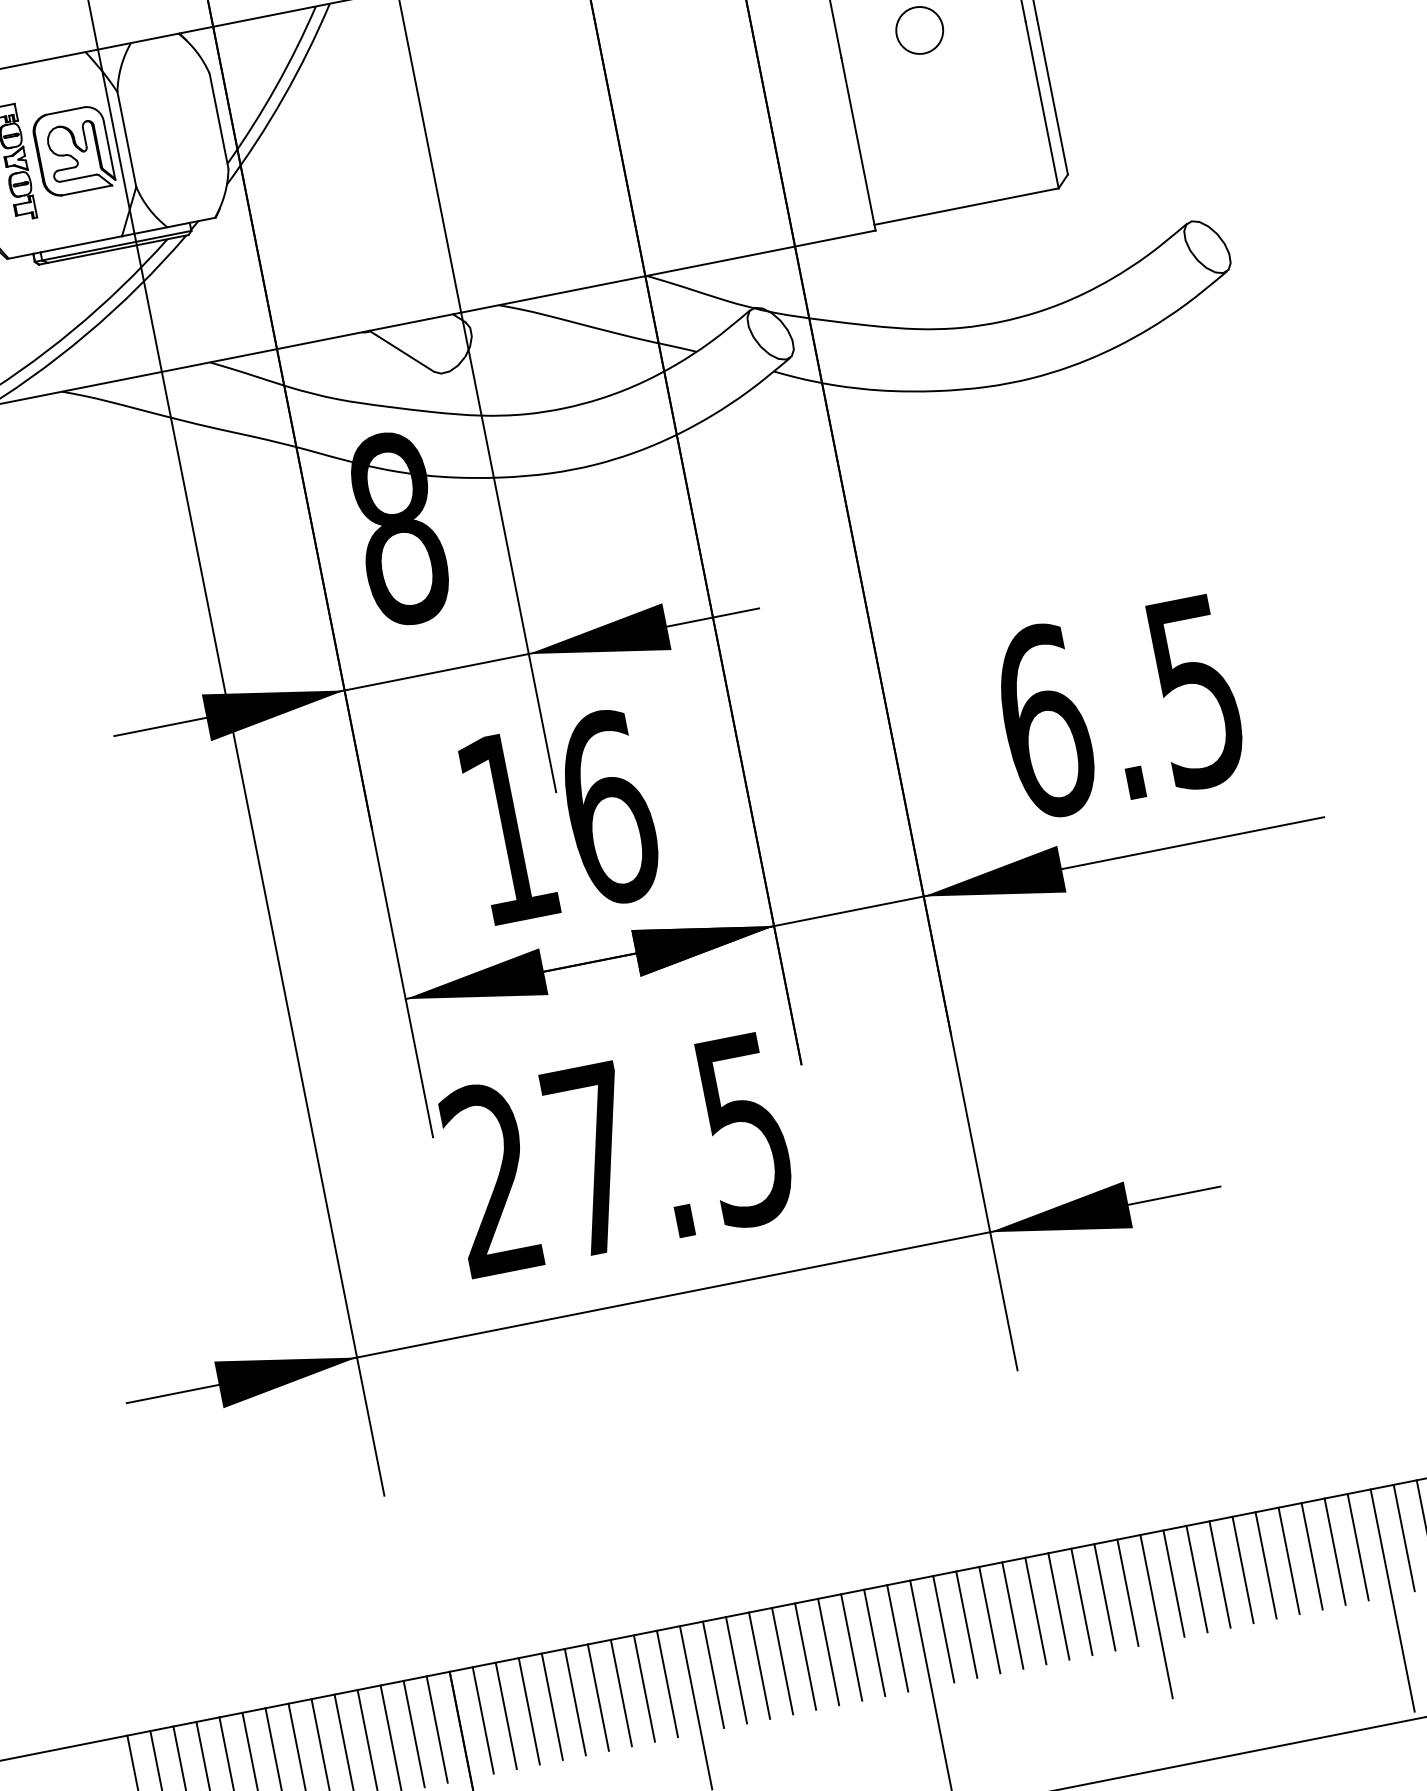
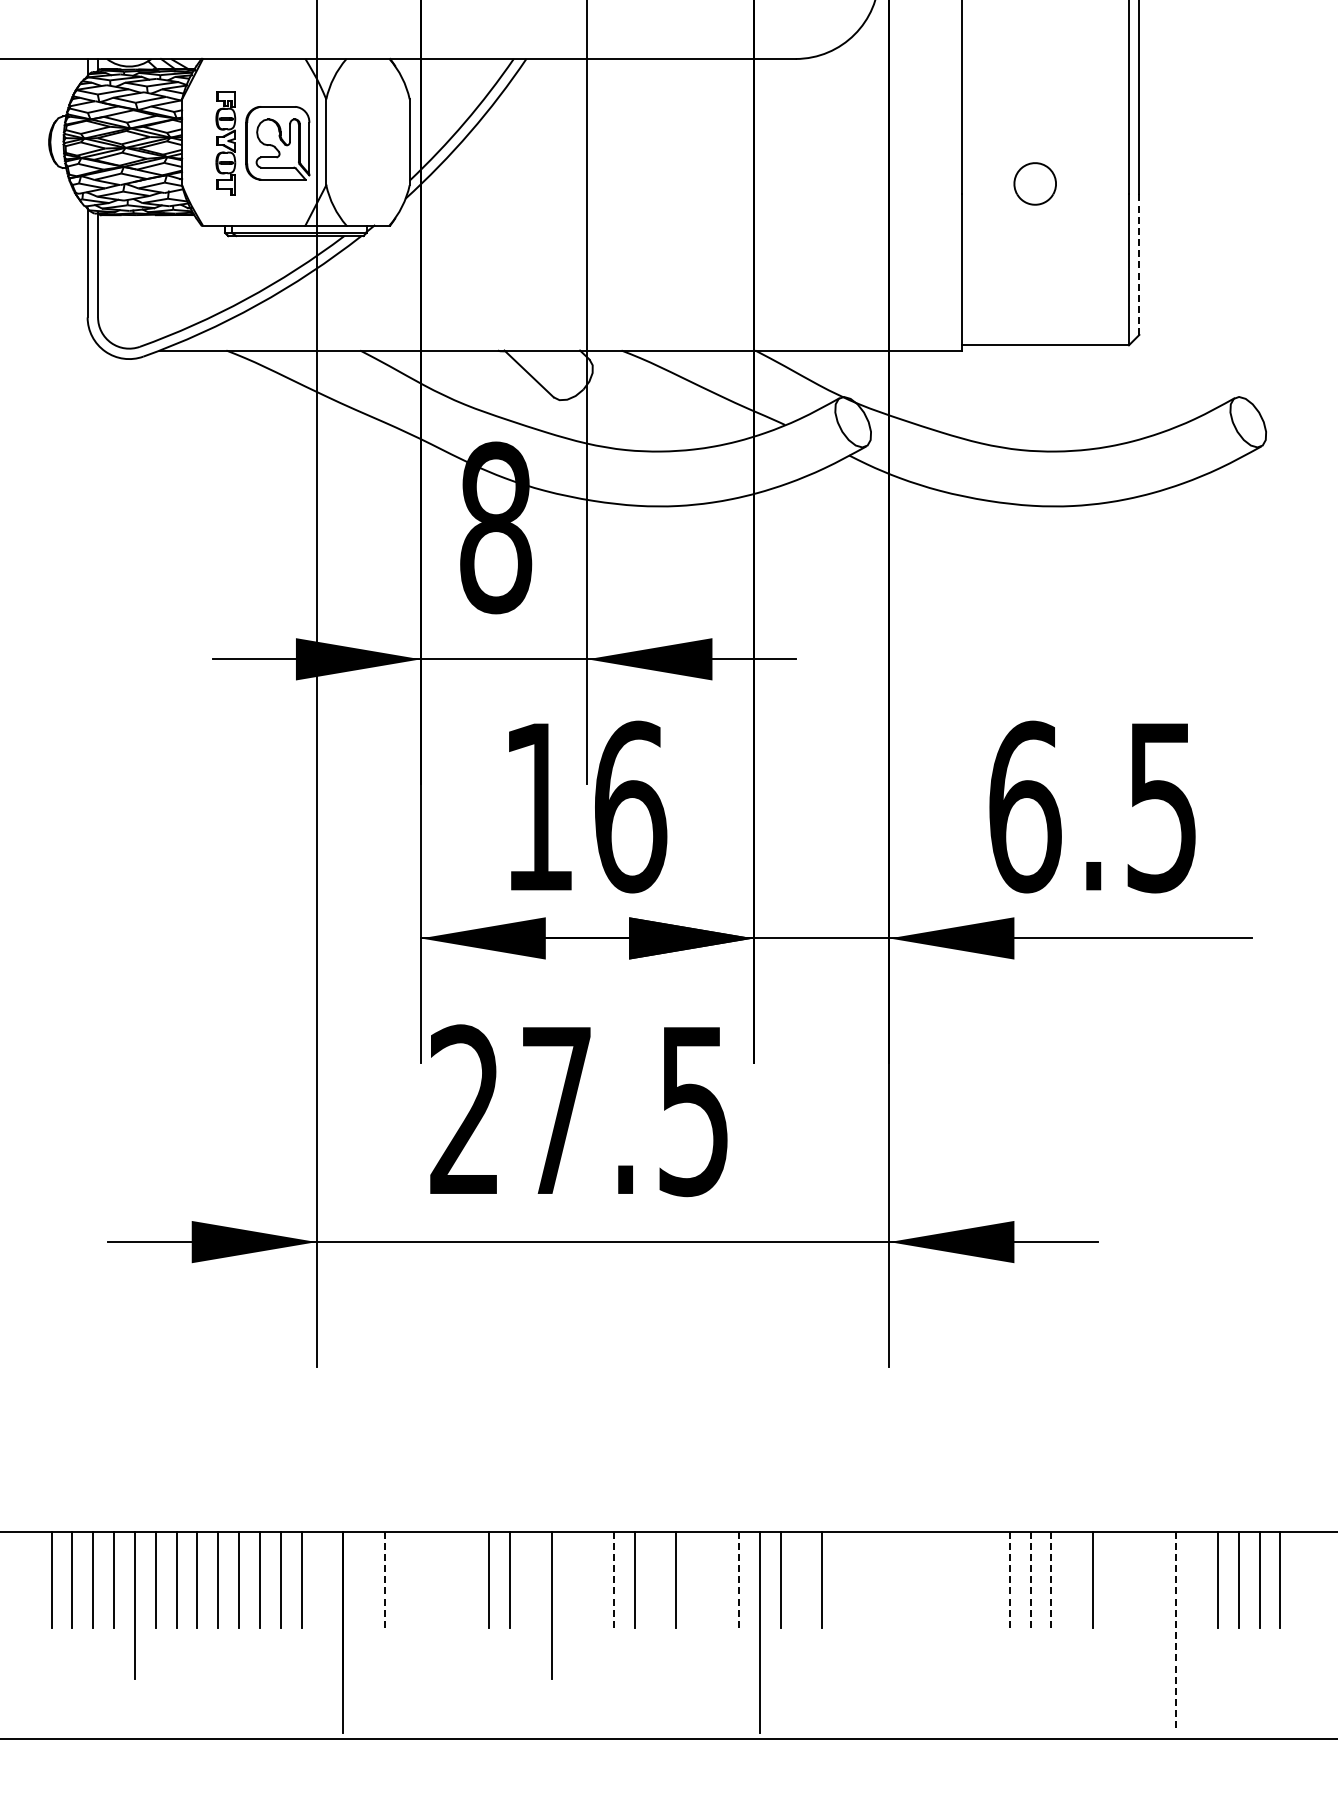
line: (1052, 97) -> (1139, 265), solid -> dashed
line: (1404, 1537) -> (1197, 1579), removed
line: (1358, 1546) -> (1155, 1579), removed
line: (1334, 1551) -> (1134, 1579), removed
line: (1311, 1556) -> (1113, 1579), removed
line: (1266, 1565) -> (1072, 1579), removed
line: (1243, 1570) -> (1051, 1580), solid -> dashed
line: (1220, 1575) -> (1030, 1580), solid -> dashed
line: (1197, 1580) -> (1009, 1580), solid -> dashed
line: (1173, 1583) -> (988, 1579), removed
line: (1128, 1592) -> (947, 1579), removed
line: (1105, 1597) -> (926, 1579), removed
line: (1393, 1600) -> (1176, 1632), solid -> dashed
line: (1081, 1601) -> (905, 1579), removed
line: (1058, 1606) -> (884, 1579), removed
line: (1035, 1610) -> (863, 1579), removed
line: (1013, 1615) -> (843, 1579), removed
line: (1157, 1616) -> (968, 1605), removed
line: (966, 1624) -> (801, 1579), removed
line: (897, 1639) -> (738, 1580), solid -> dashed
line: (875, 1642) -> (718, 1579), removed
line: (851, 1647) -> (697, 1579), removed
line: (805, 1656) -> (655, 1579), removed
line: (759, 1666) -> (613, 1580), solid -> dashed
line: (736, 1669) -> (593, 1579), removed
line: (713, 1674) -> (572, 1579), removed
line: (667, 1683) -> (530, 1579), removed
line: (598, 1697) -> (468, 1579), removed
line: (575, 1701) -> (447, 1579), removed
line: (552, 1706) -> (426, 1579), removed
line: (529, 1711) -> (405, 1579), removed
line: (506, 1716) -> (384, 1580), solid -> dashed
line: (483, 1720) -> (364, 1579), removed
line: (437, 1729) -> (322, 1579), removed

